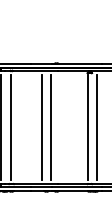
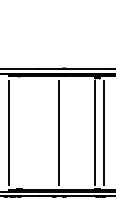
line: (10, 127) -> (18, 132), removed
line: (41, 127) -> (49, 132), removed

